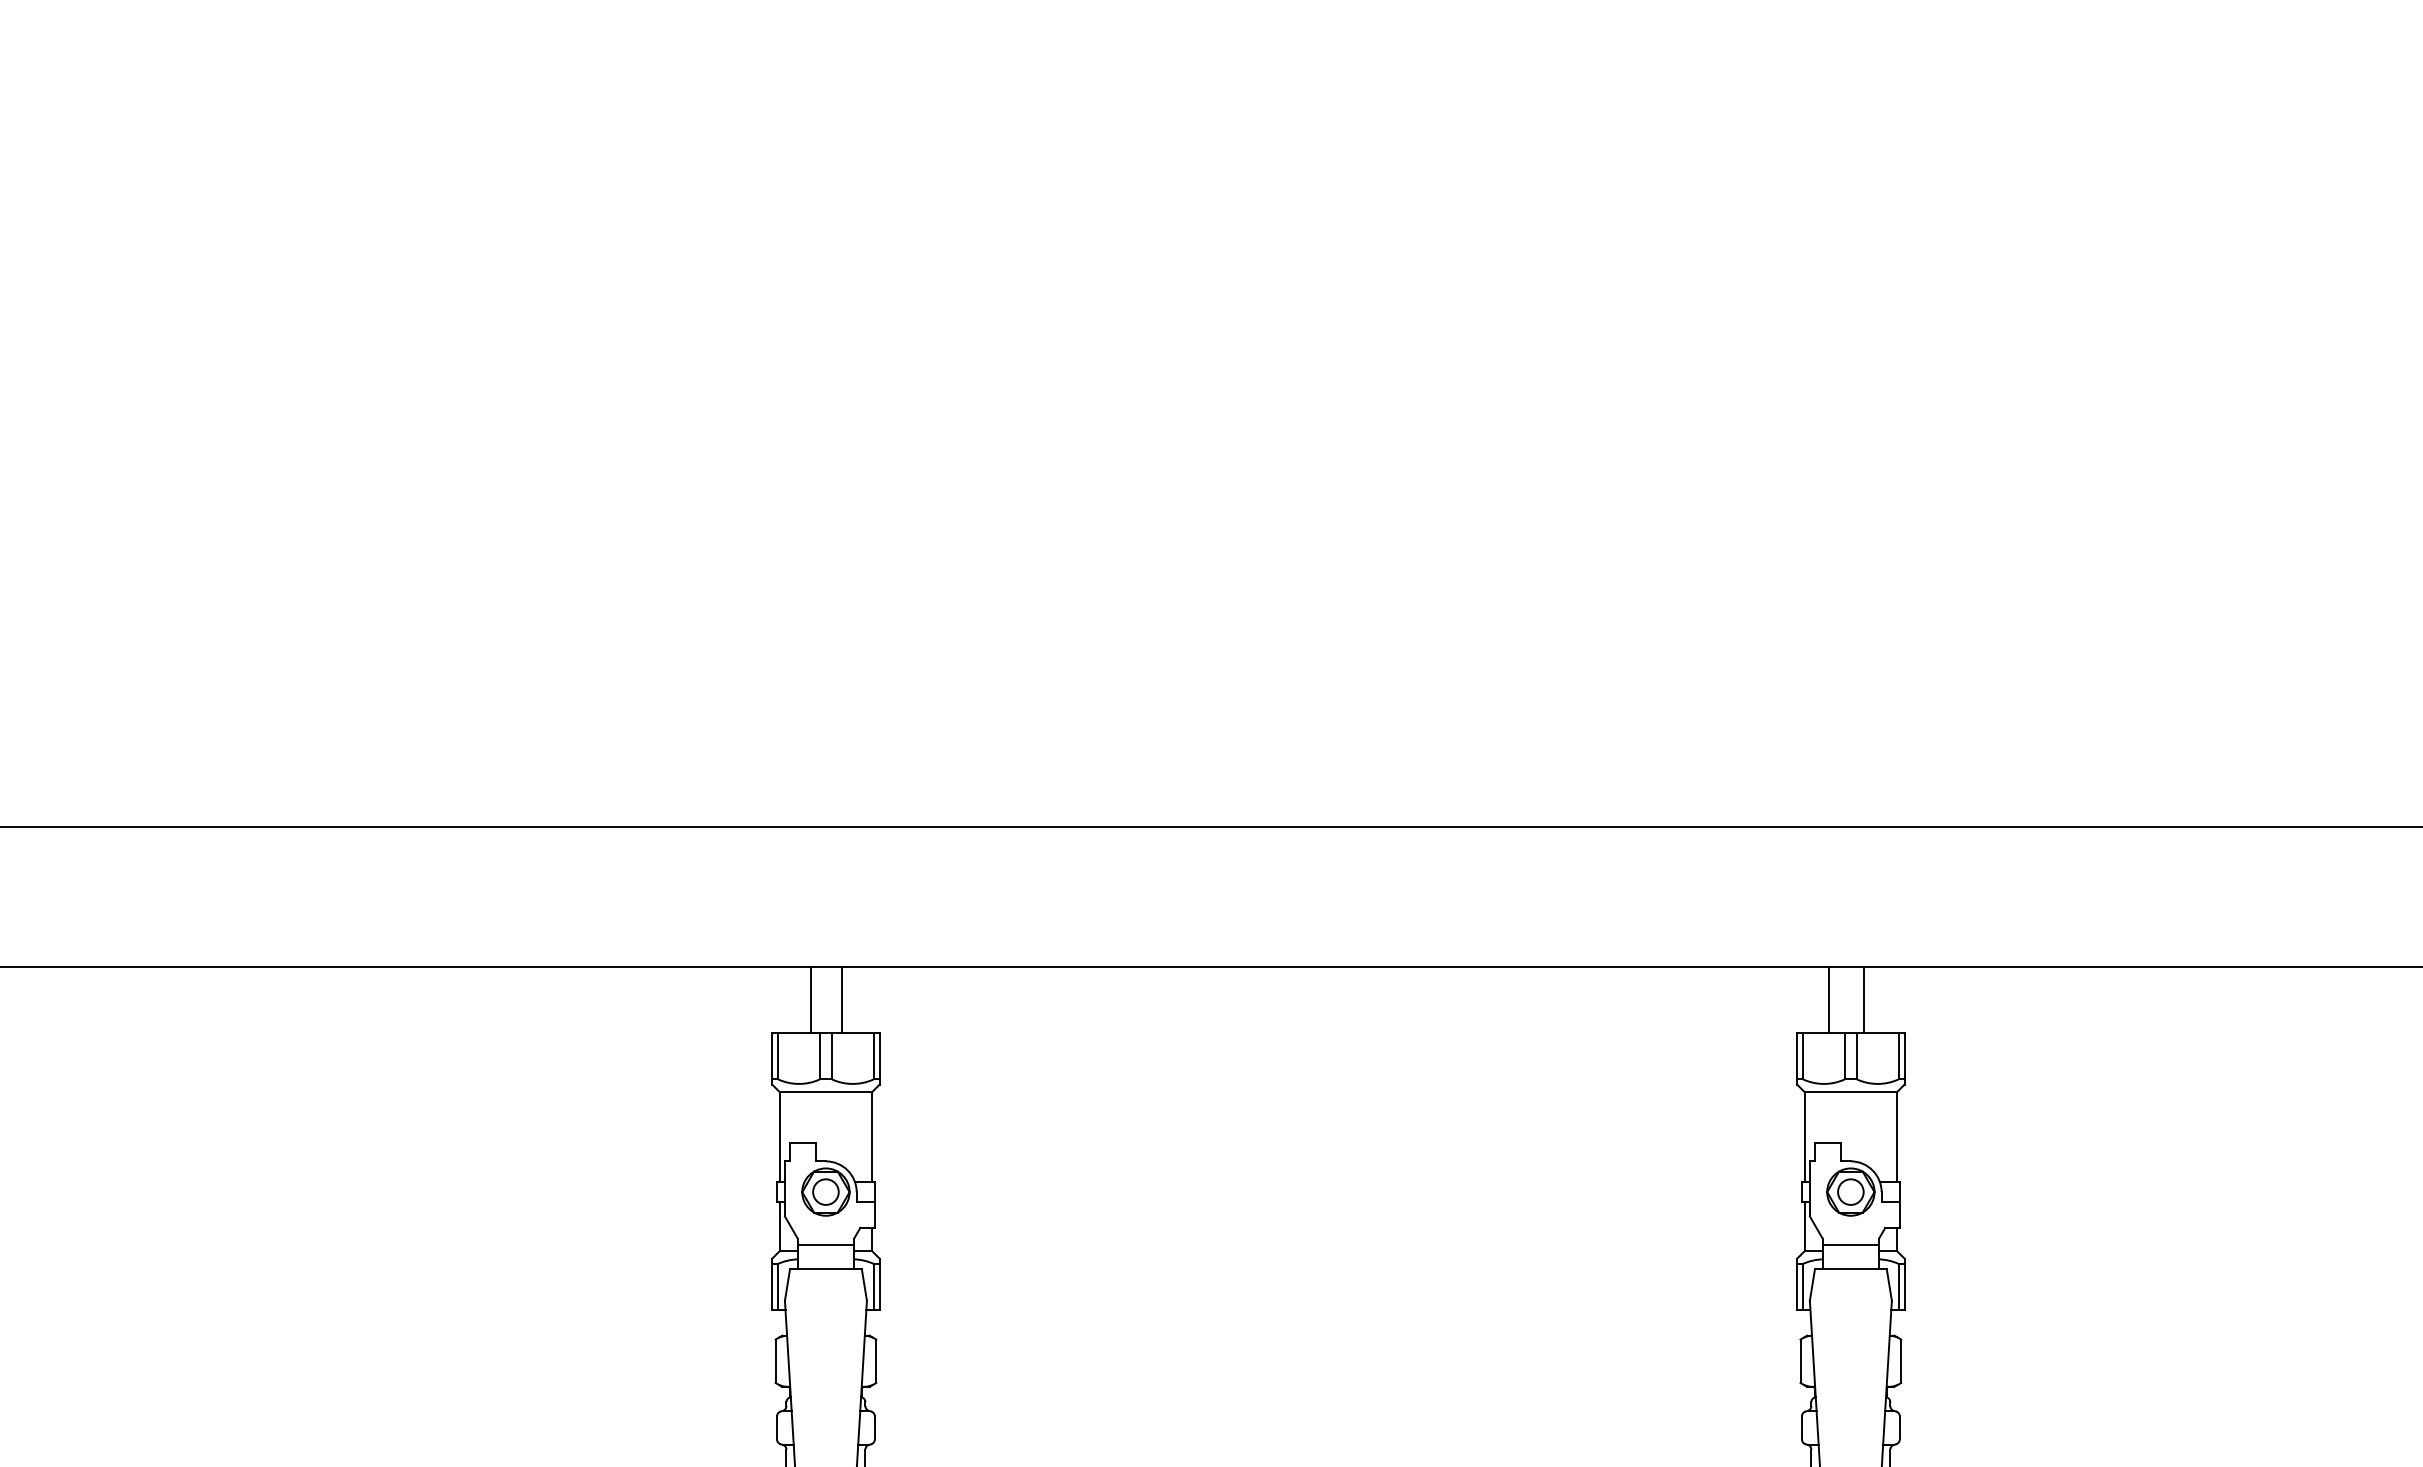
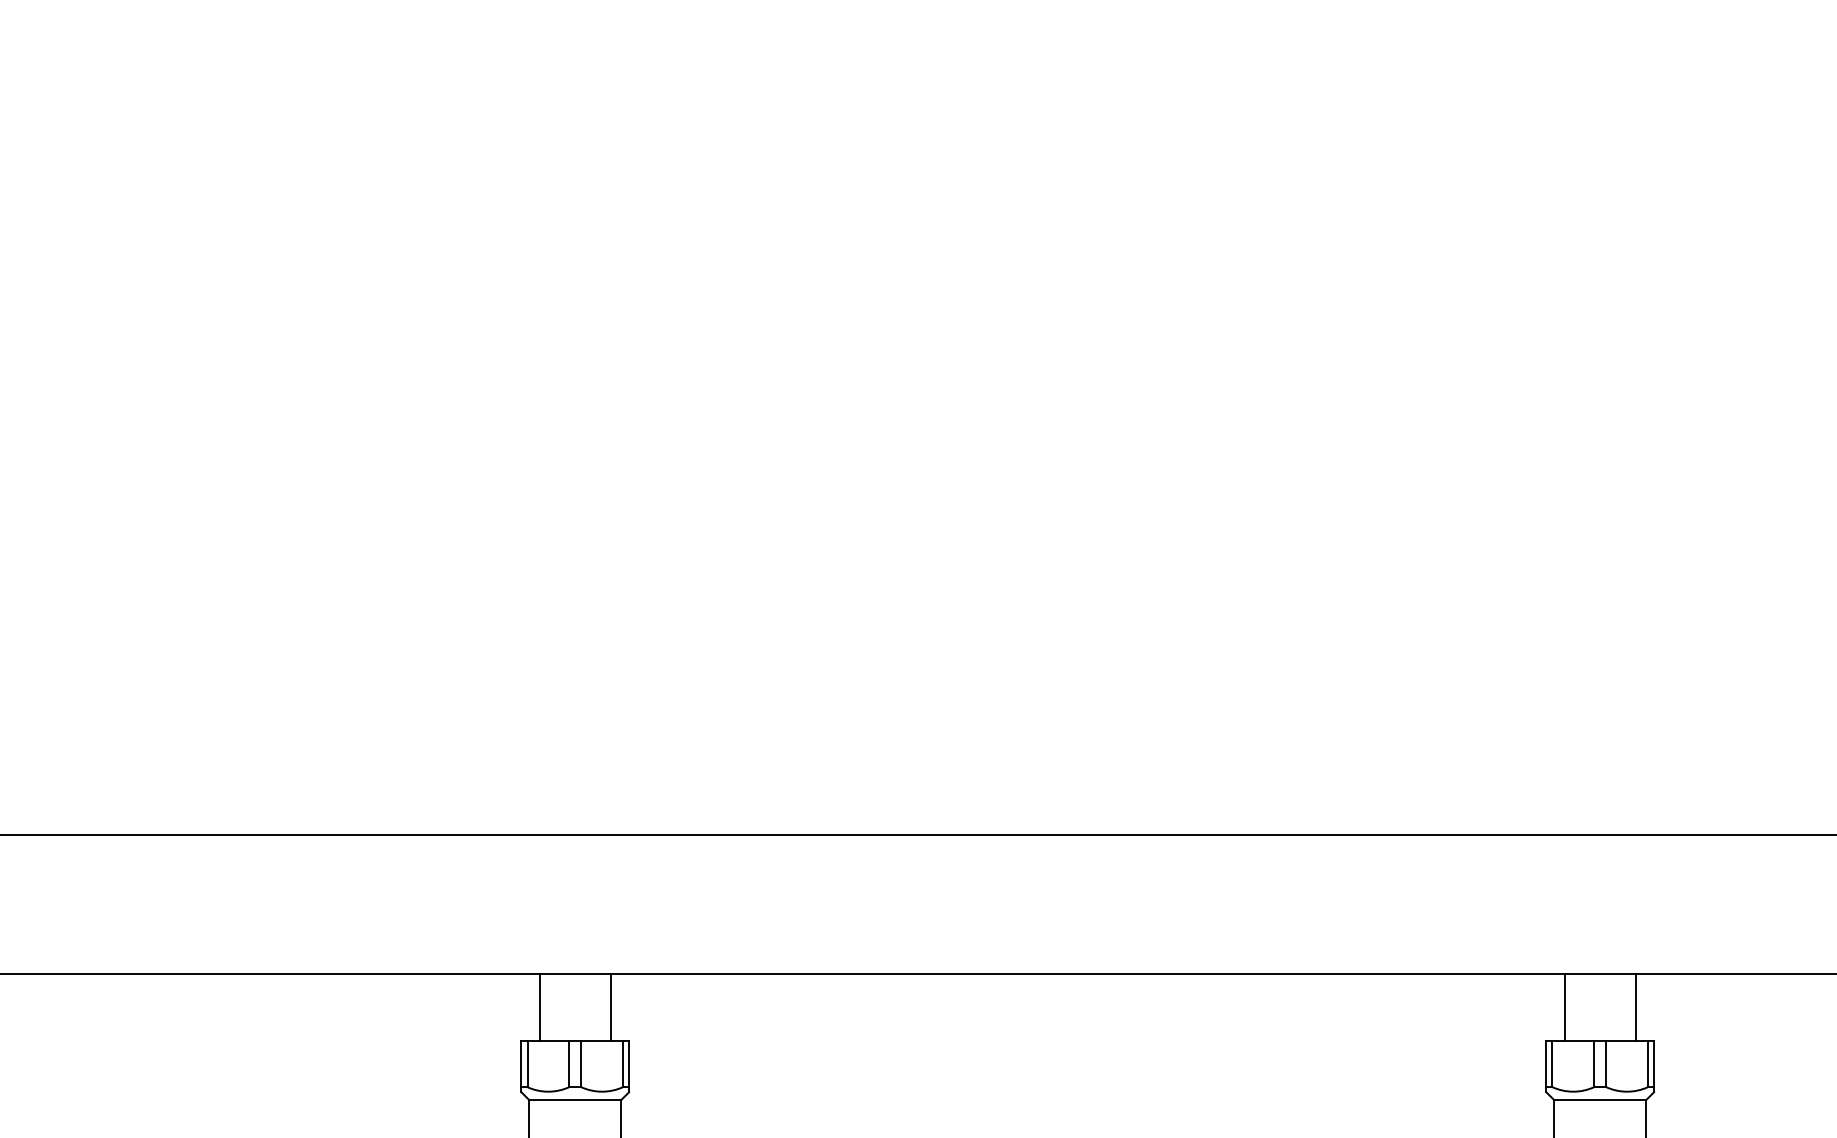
line: (811, 999) -> (610, 1007), moved
line: (841, 999) -> (539, 1007), moved
line: (1829, 999) -> (1635, 1007), moved
line: (1863, 999) -> (1564, 1007), moved

